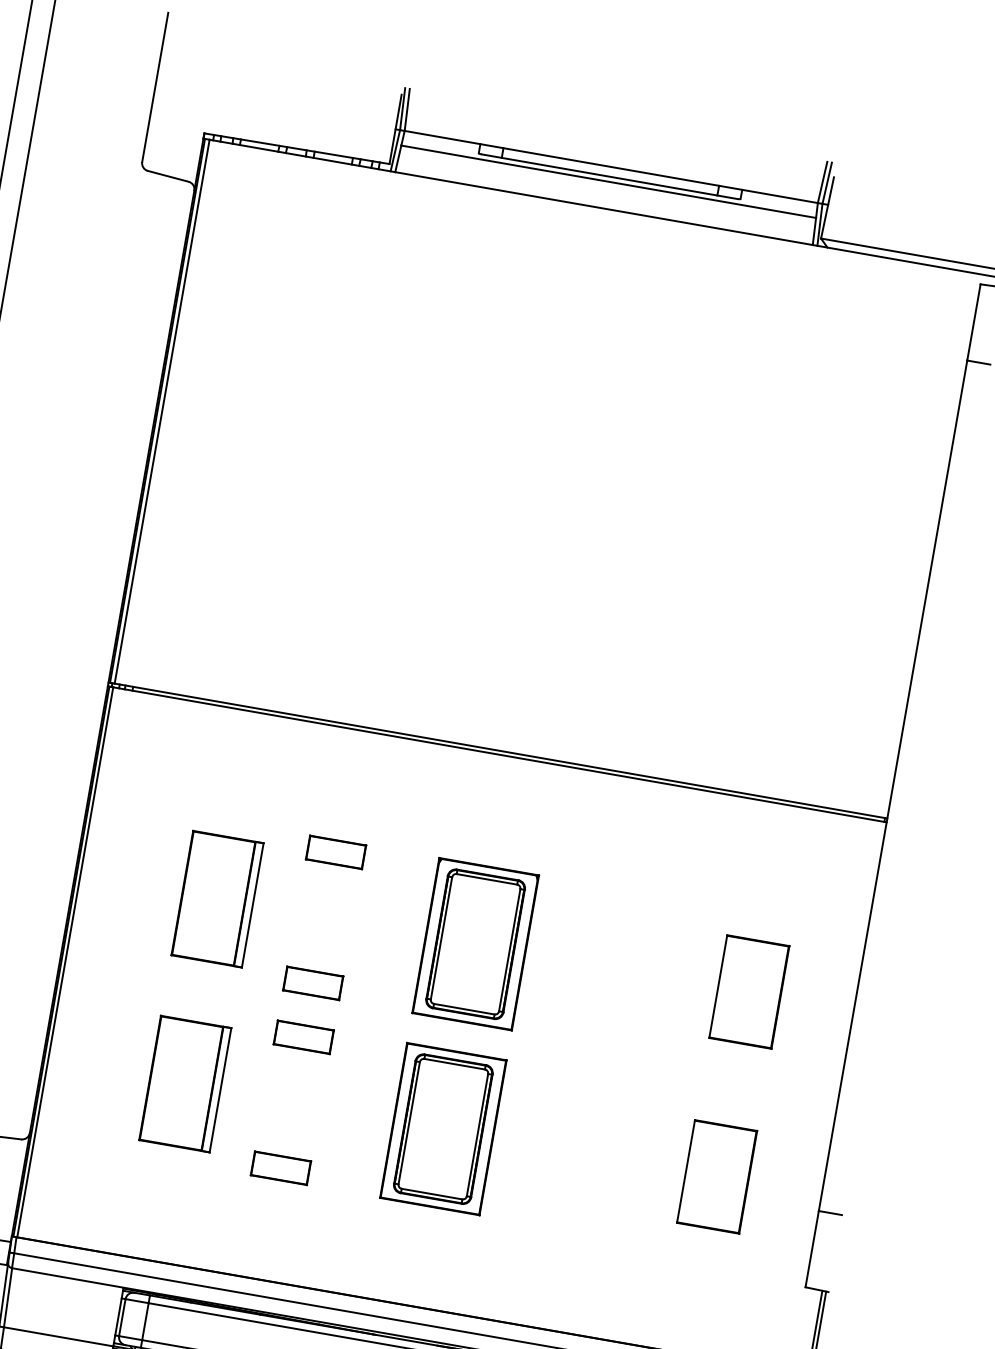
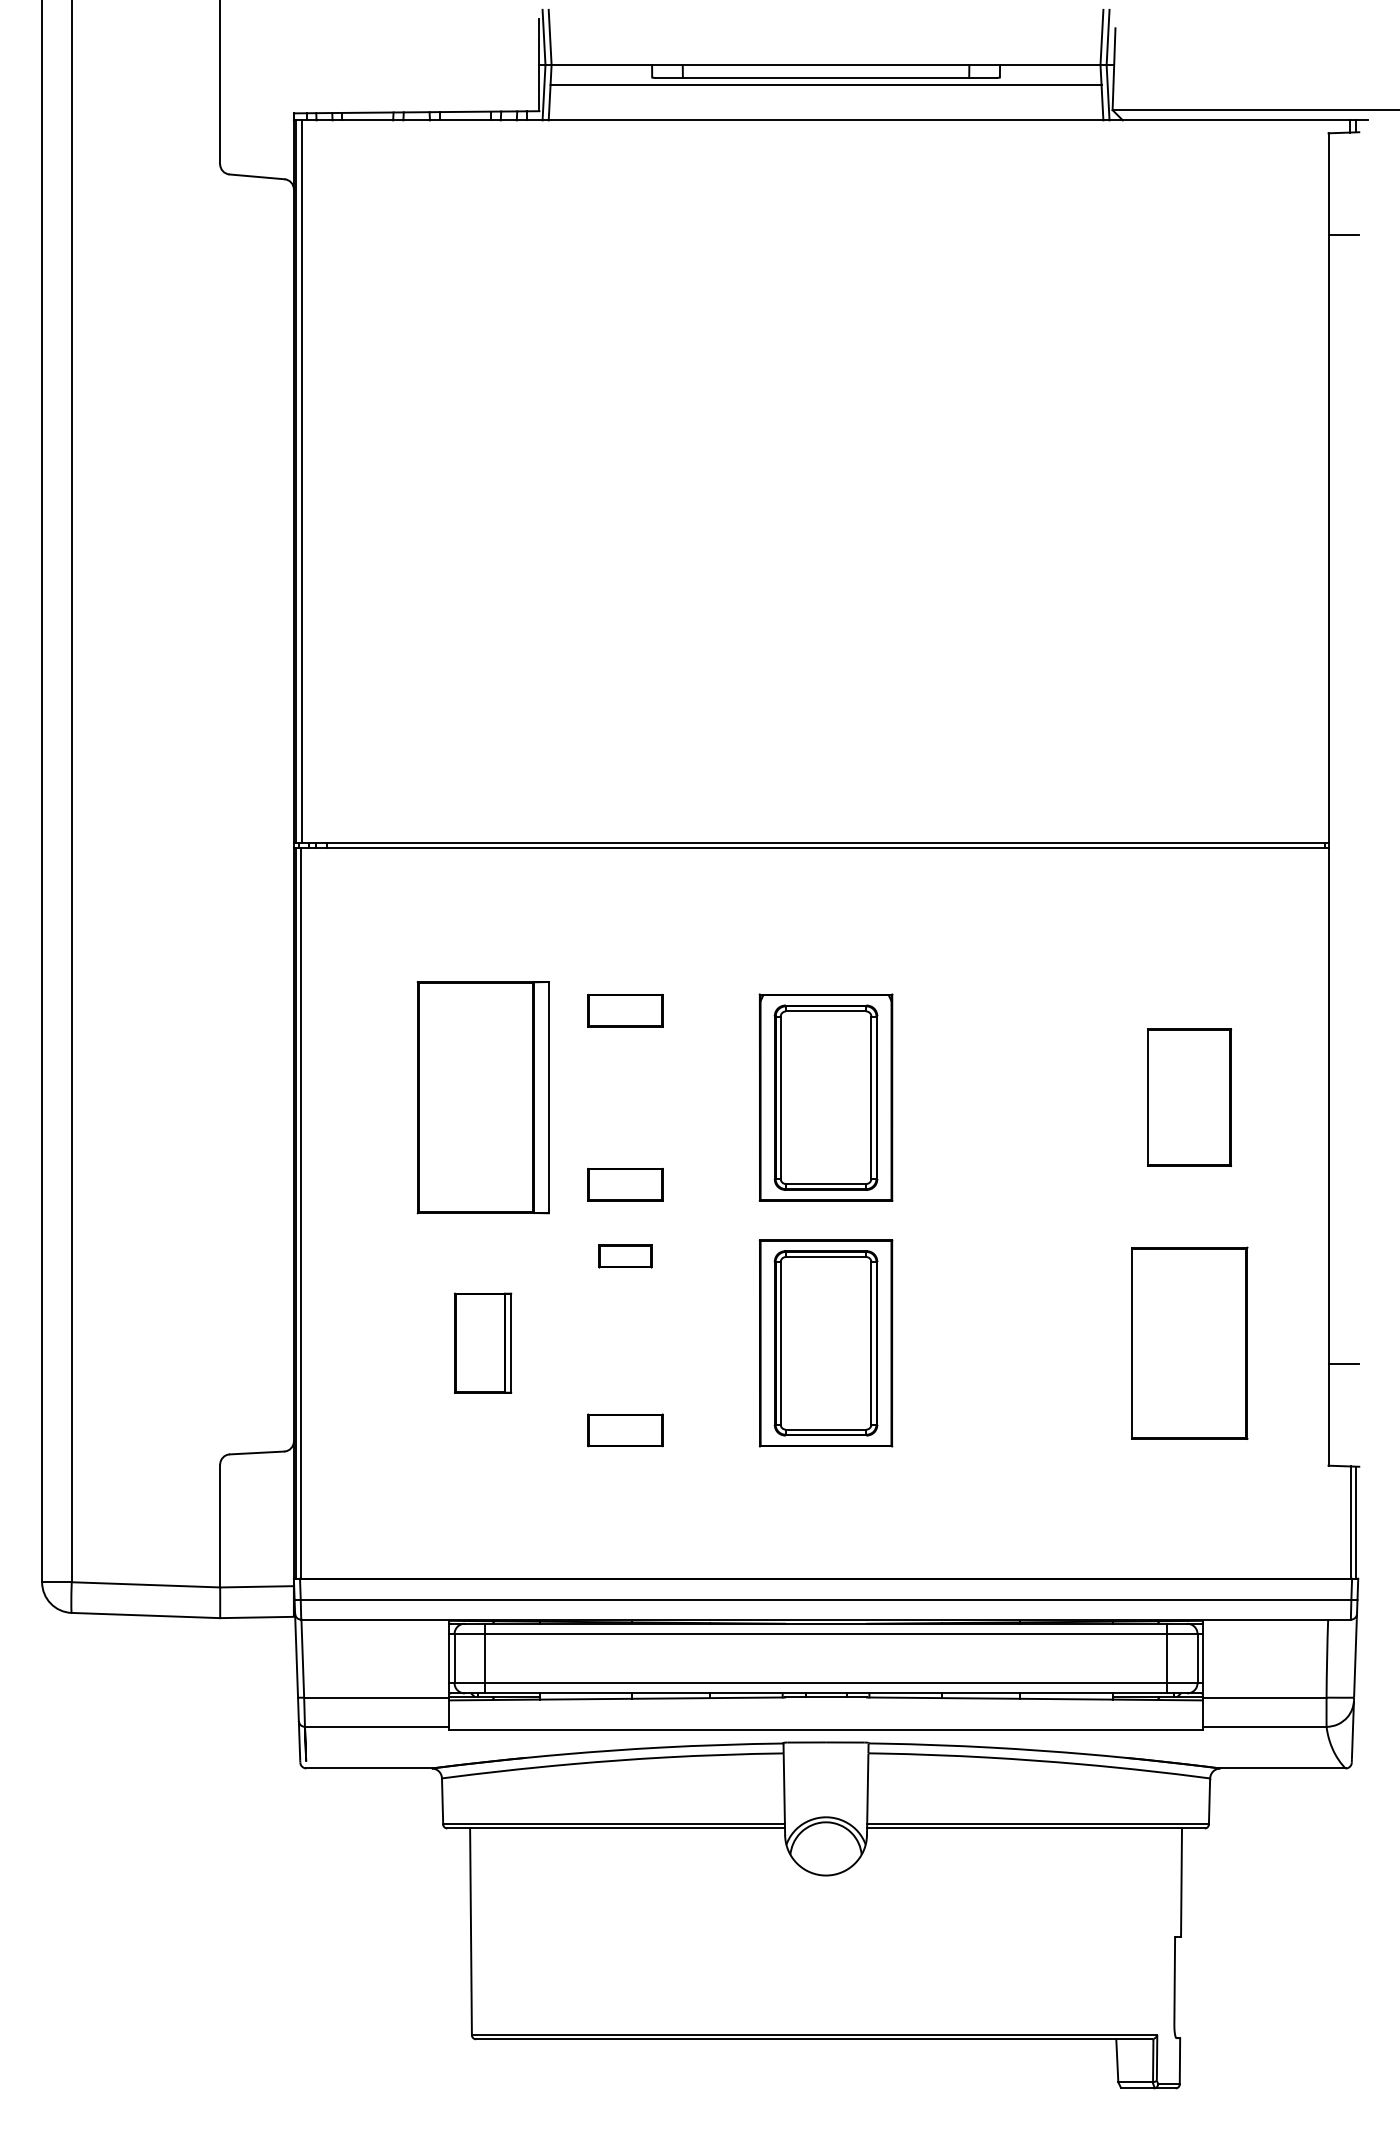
part: (217, 898) -> (482, 1097), size x1.4
part: (303, 1037) -> (625, 1256), size x0.7
part: (184, 1083) -> (482, 1342), size x0.6
part: (716, 1177) -> (1189, 1343), size x1.4

